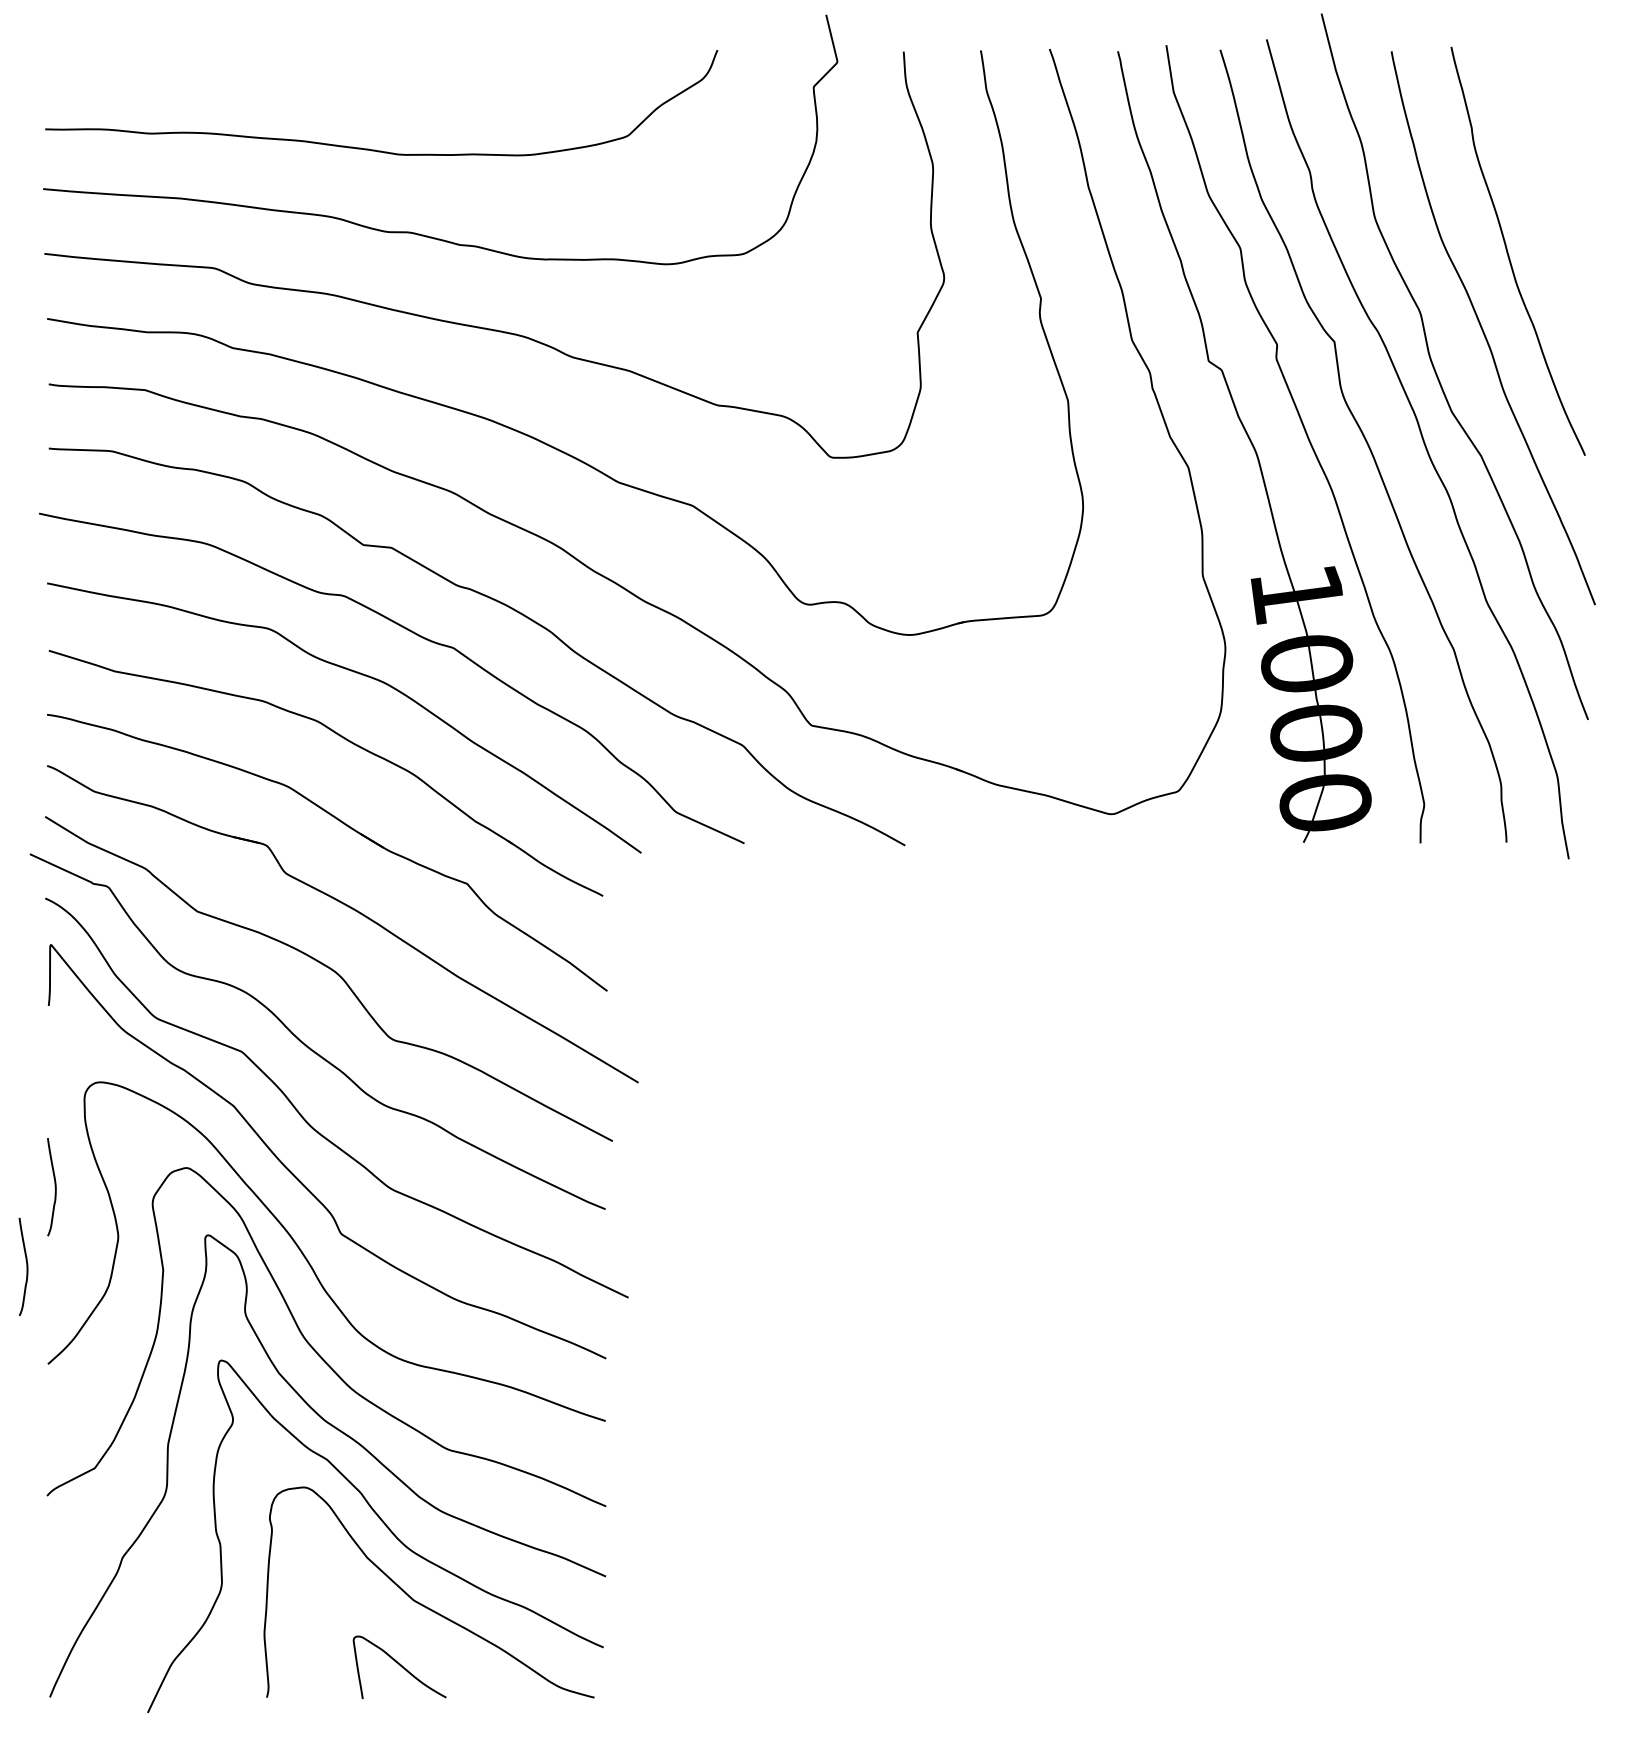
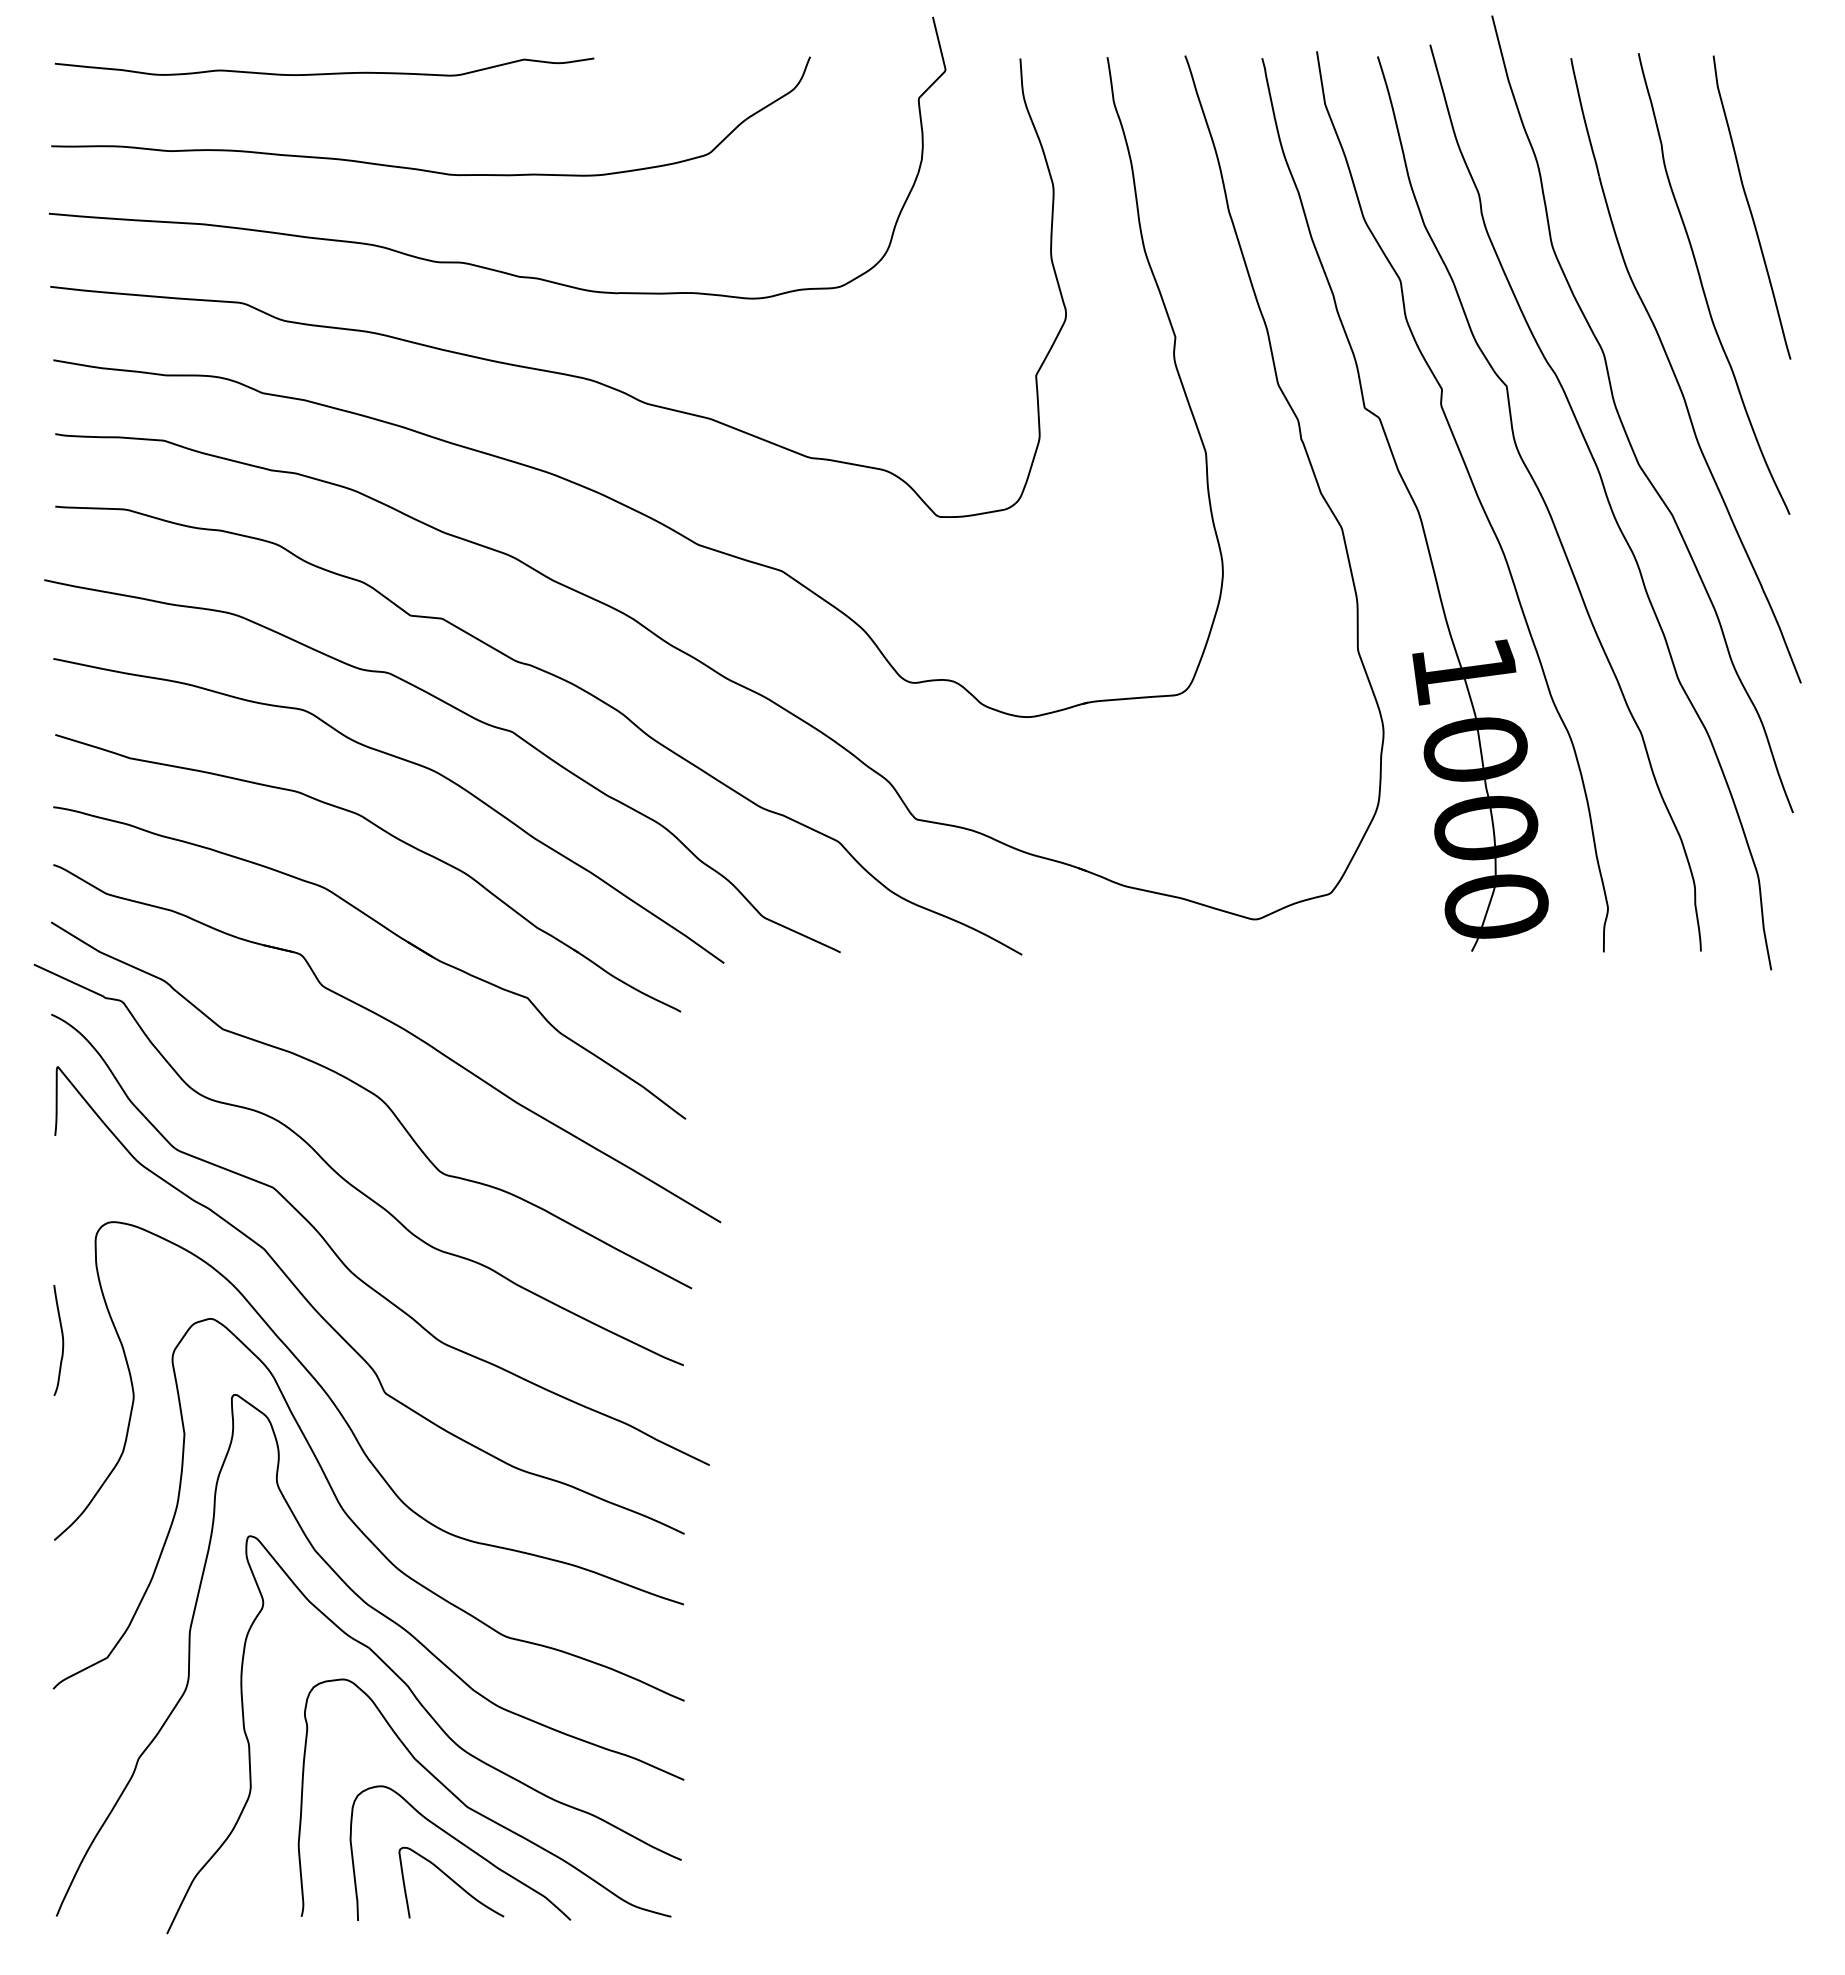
curve: (287, 64) -> (324, 73), added
curve: (1550, 183) -> (1750, 207), added
curve: (26, 1266) -> (30, 1430), removed
curve: (411, 1635) -> (464, 1846), added

